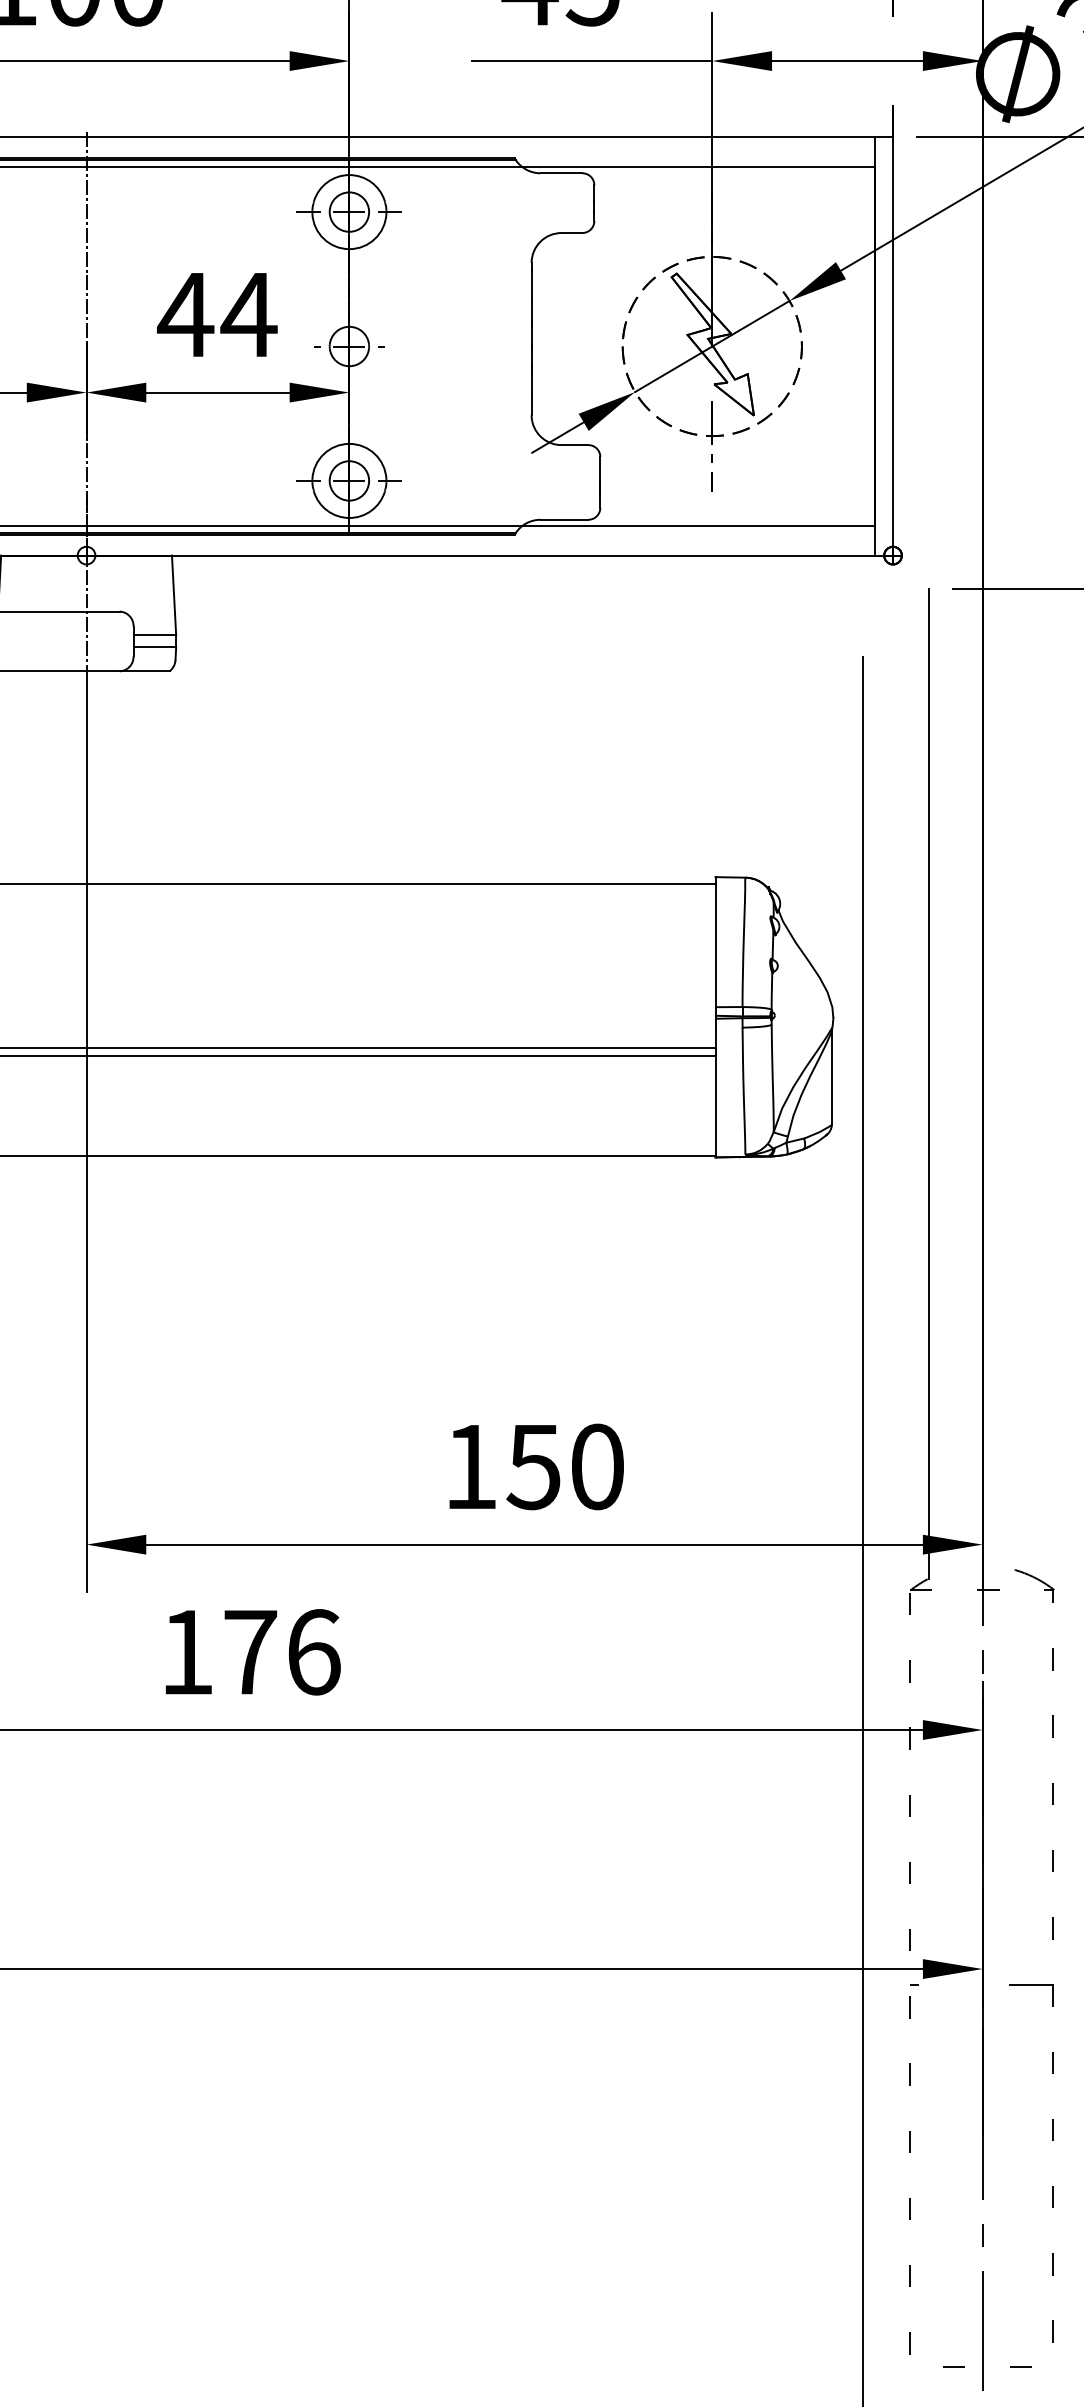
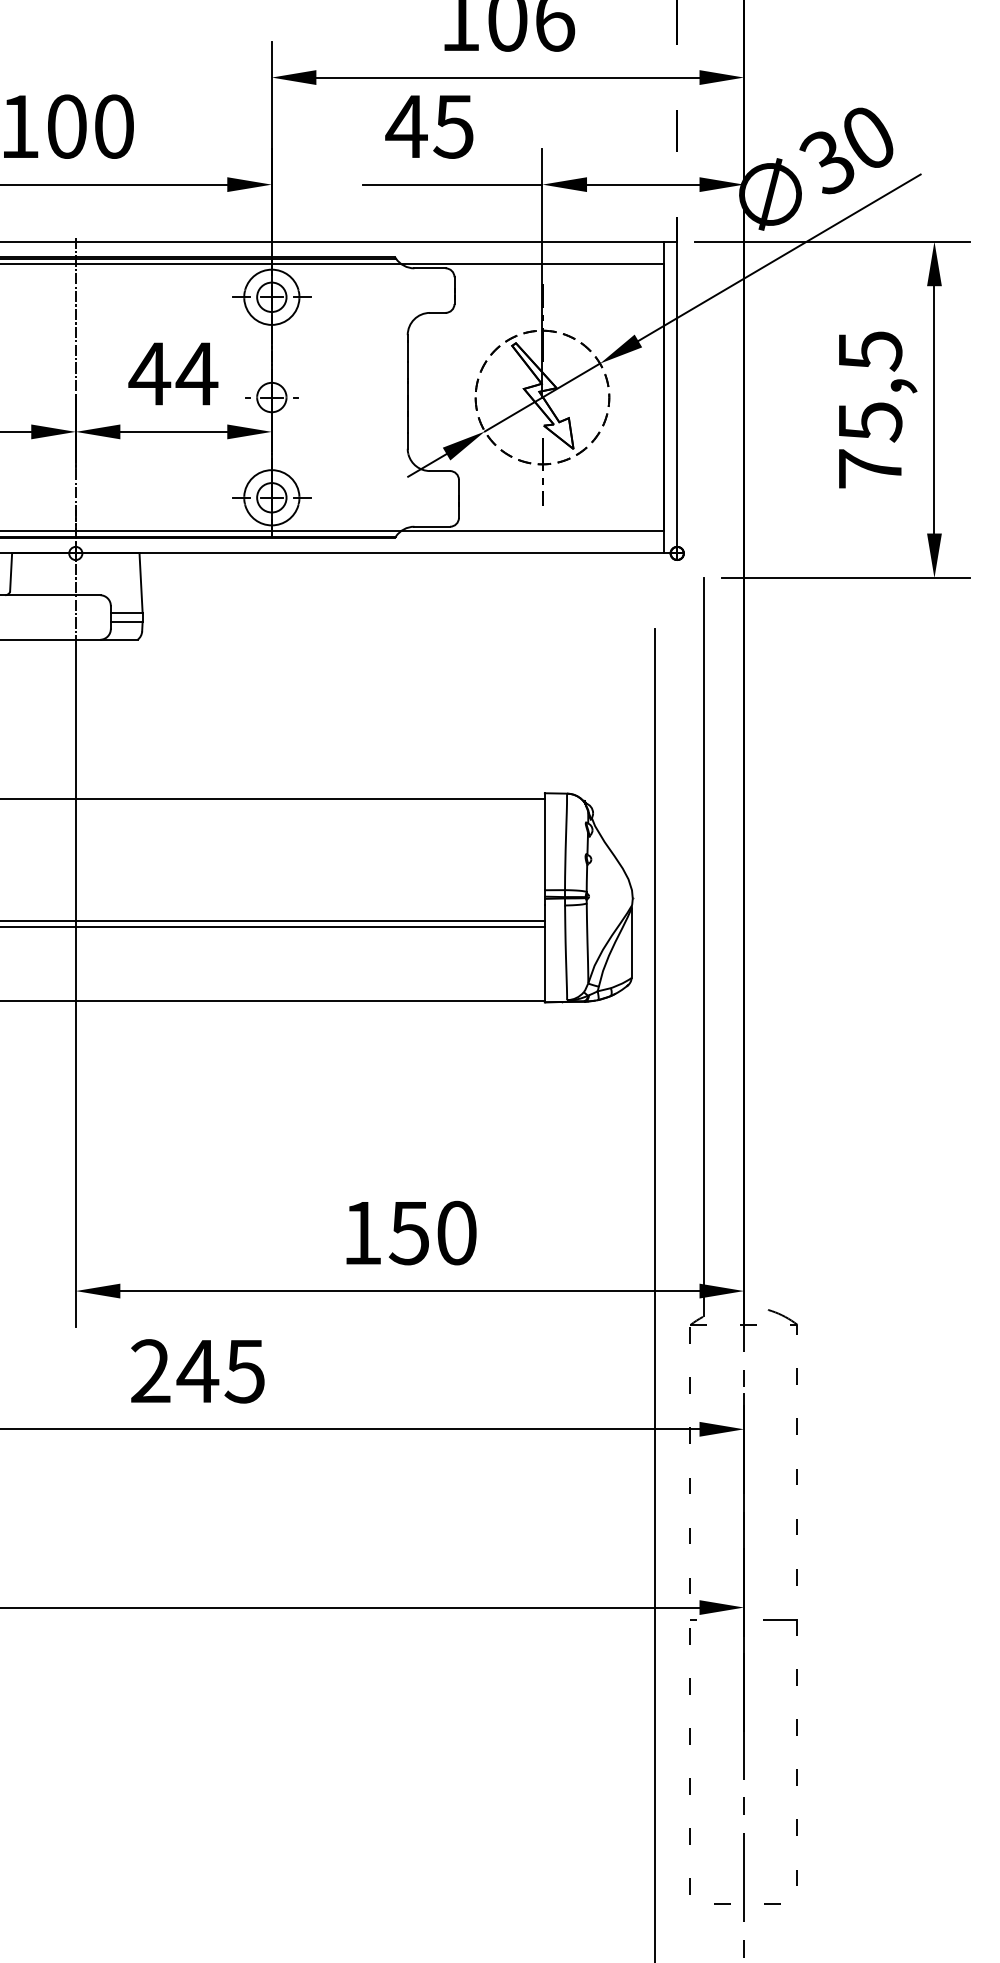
text: (251, 1652) -> (198, 1371), 176 -> 245

